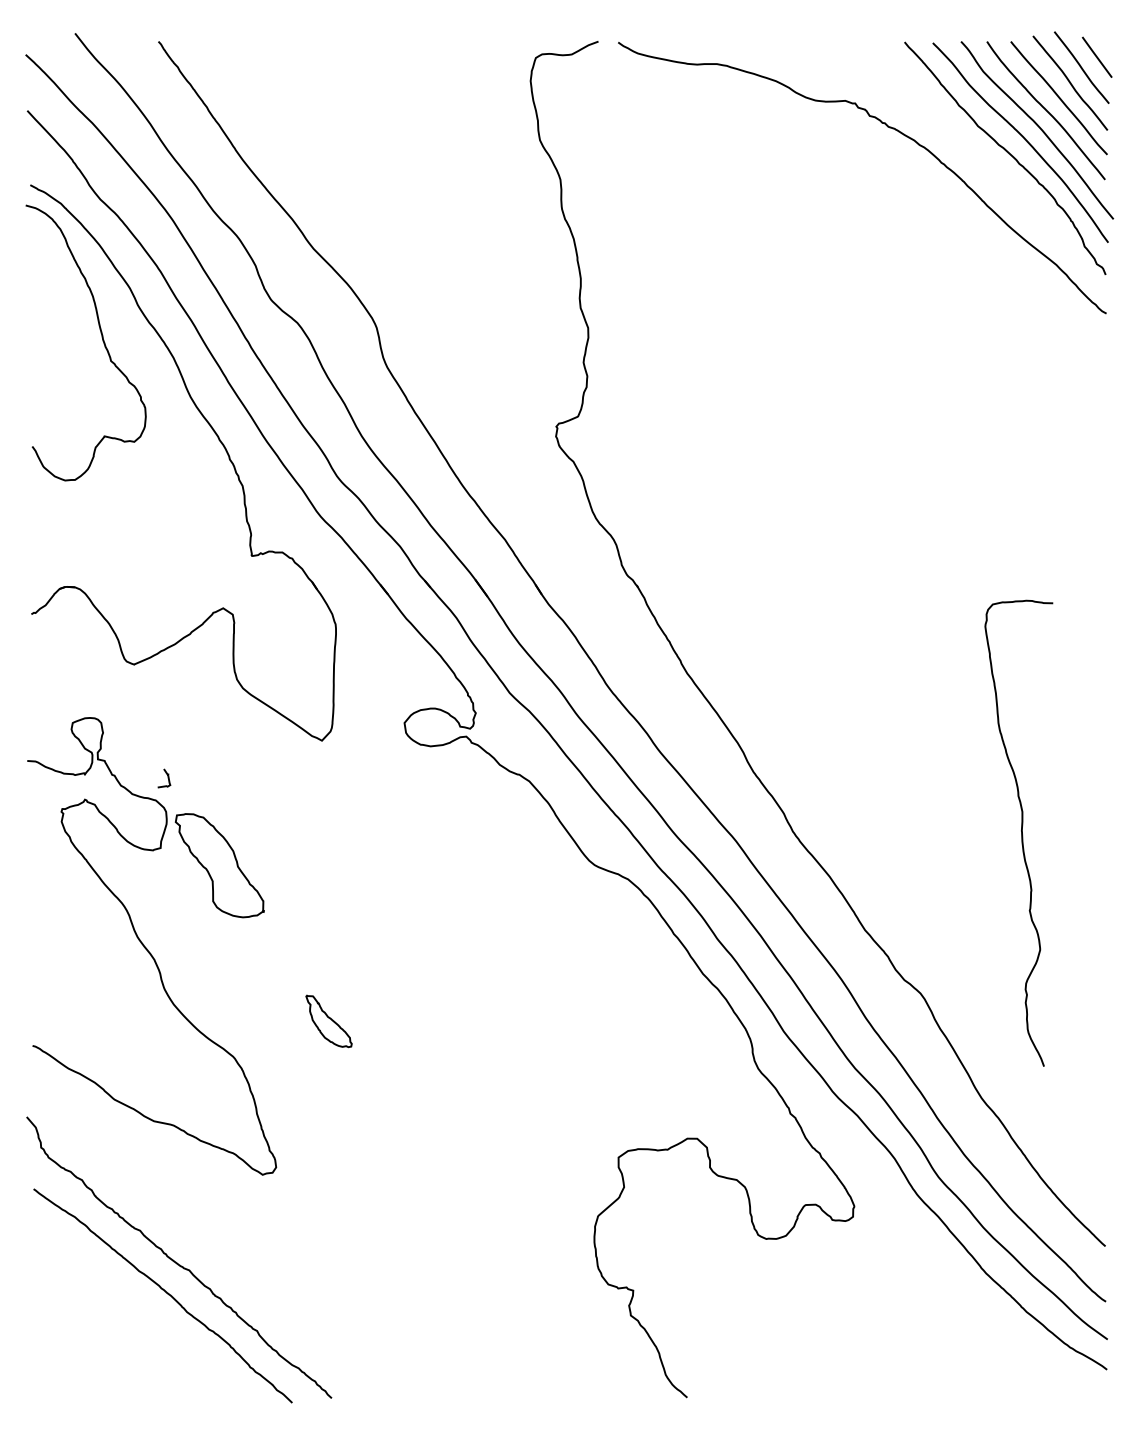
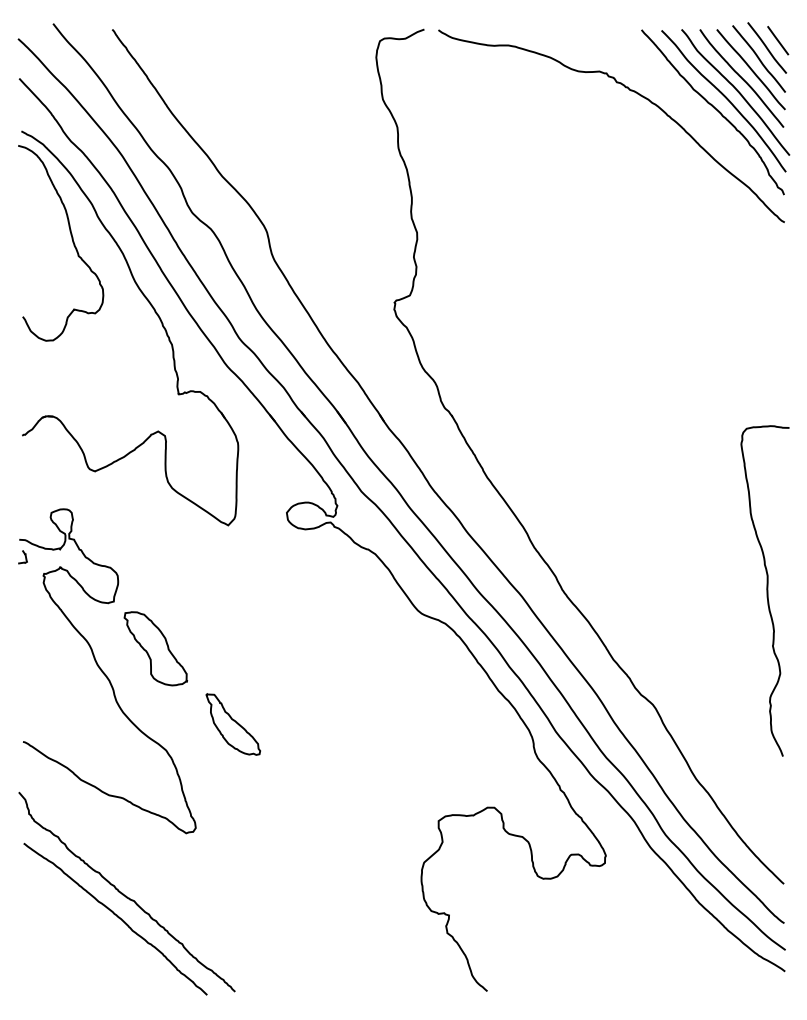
curve: (167, 778) -> (25, 557), moved
curve: (1021, 832) -> (767, 590), moved
part: (219, 865) -> (155, 648), moved
part: (328, 1021) -> (232, 724), size x1.67

